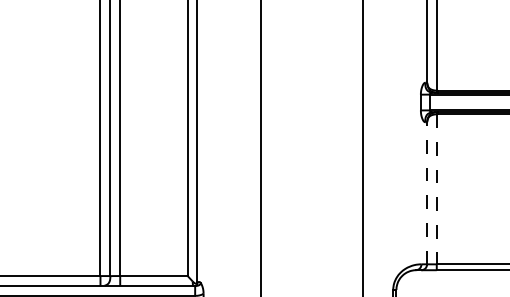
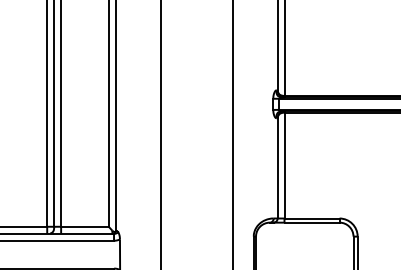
line: (436, 189) -> (284, 165), dashed -> solid
line: (426, 192) -> (277, 167), dashed -> solid

